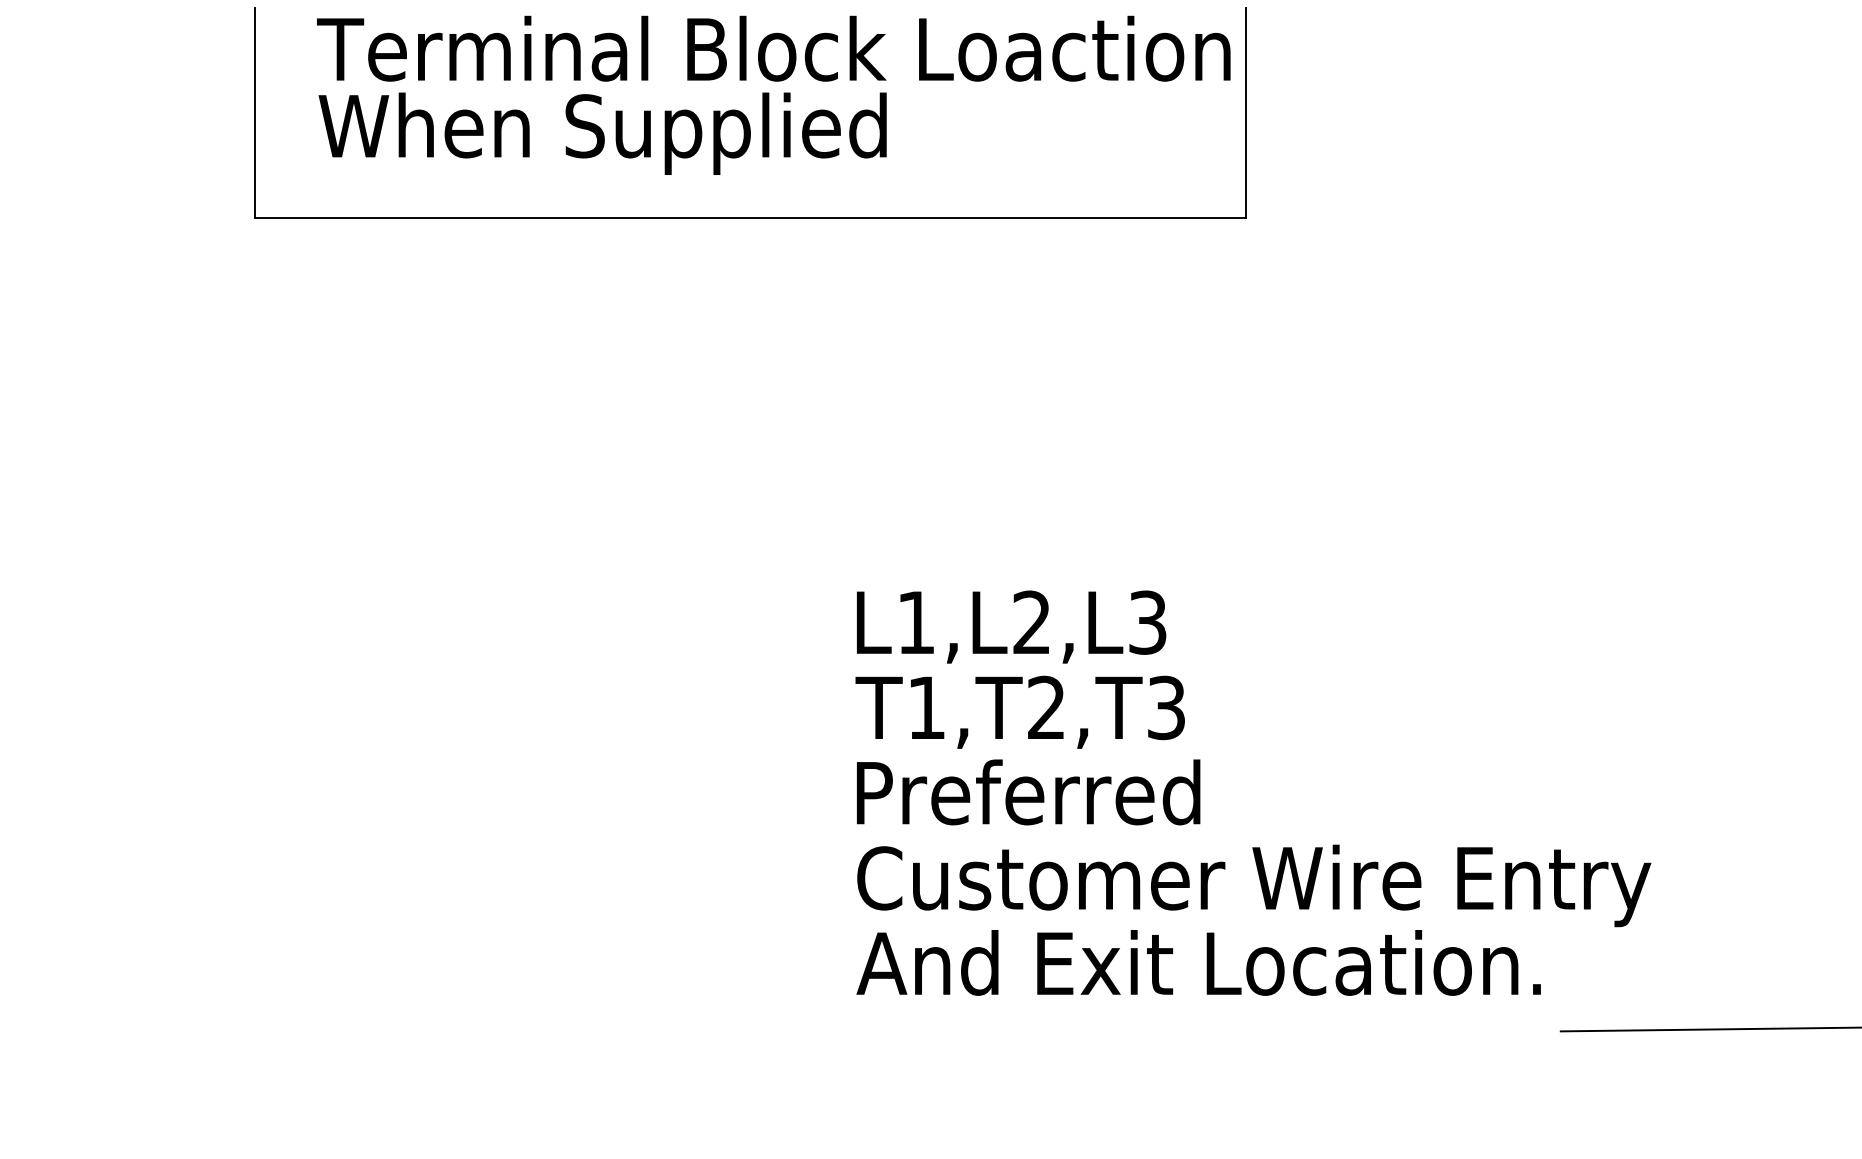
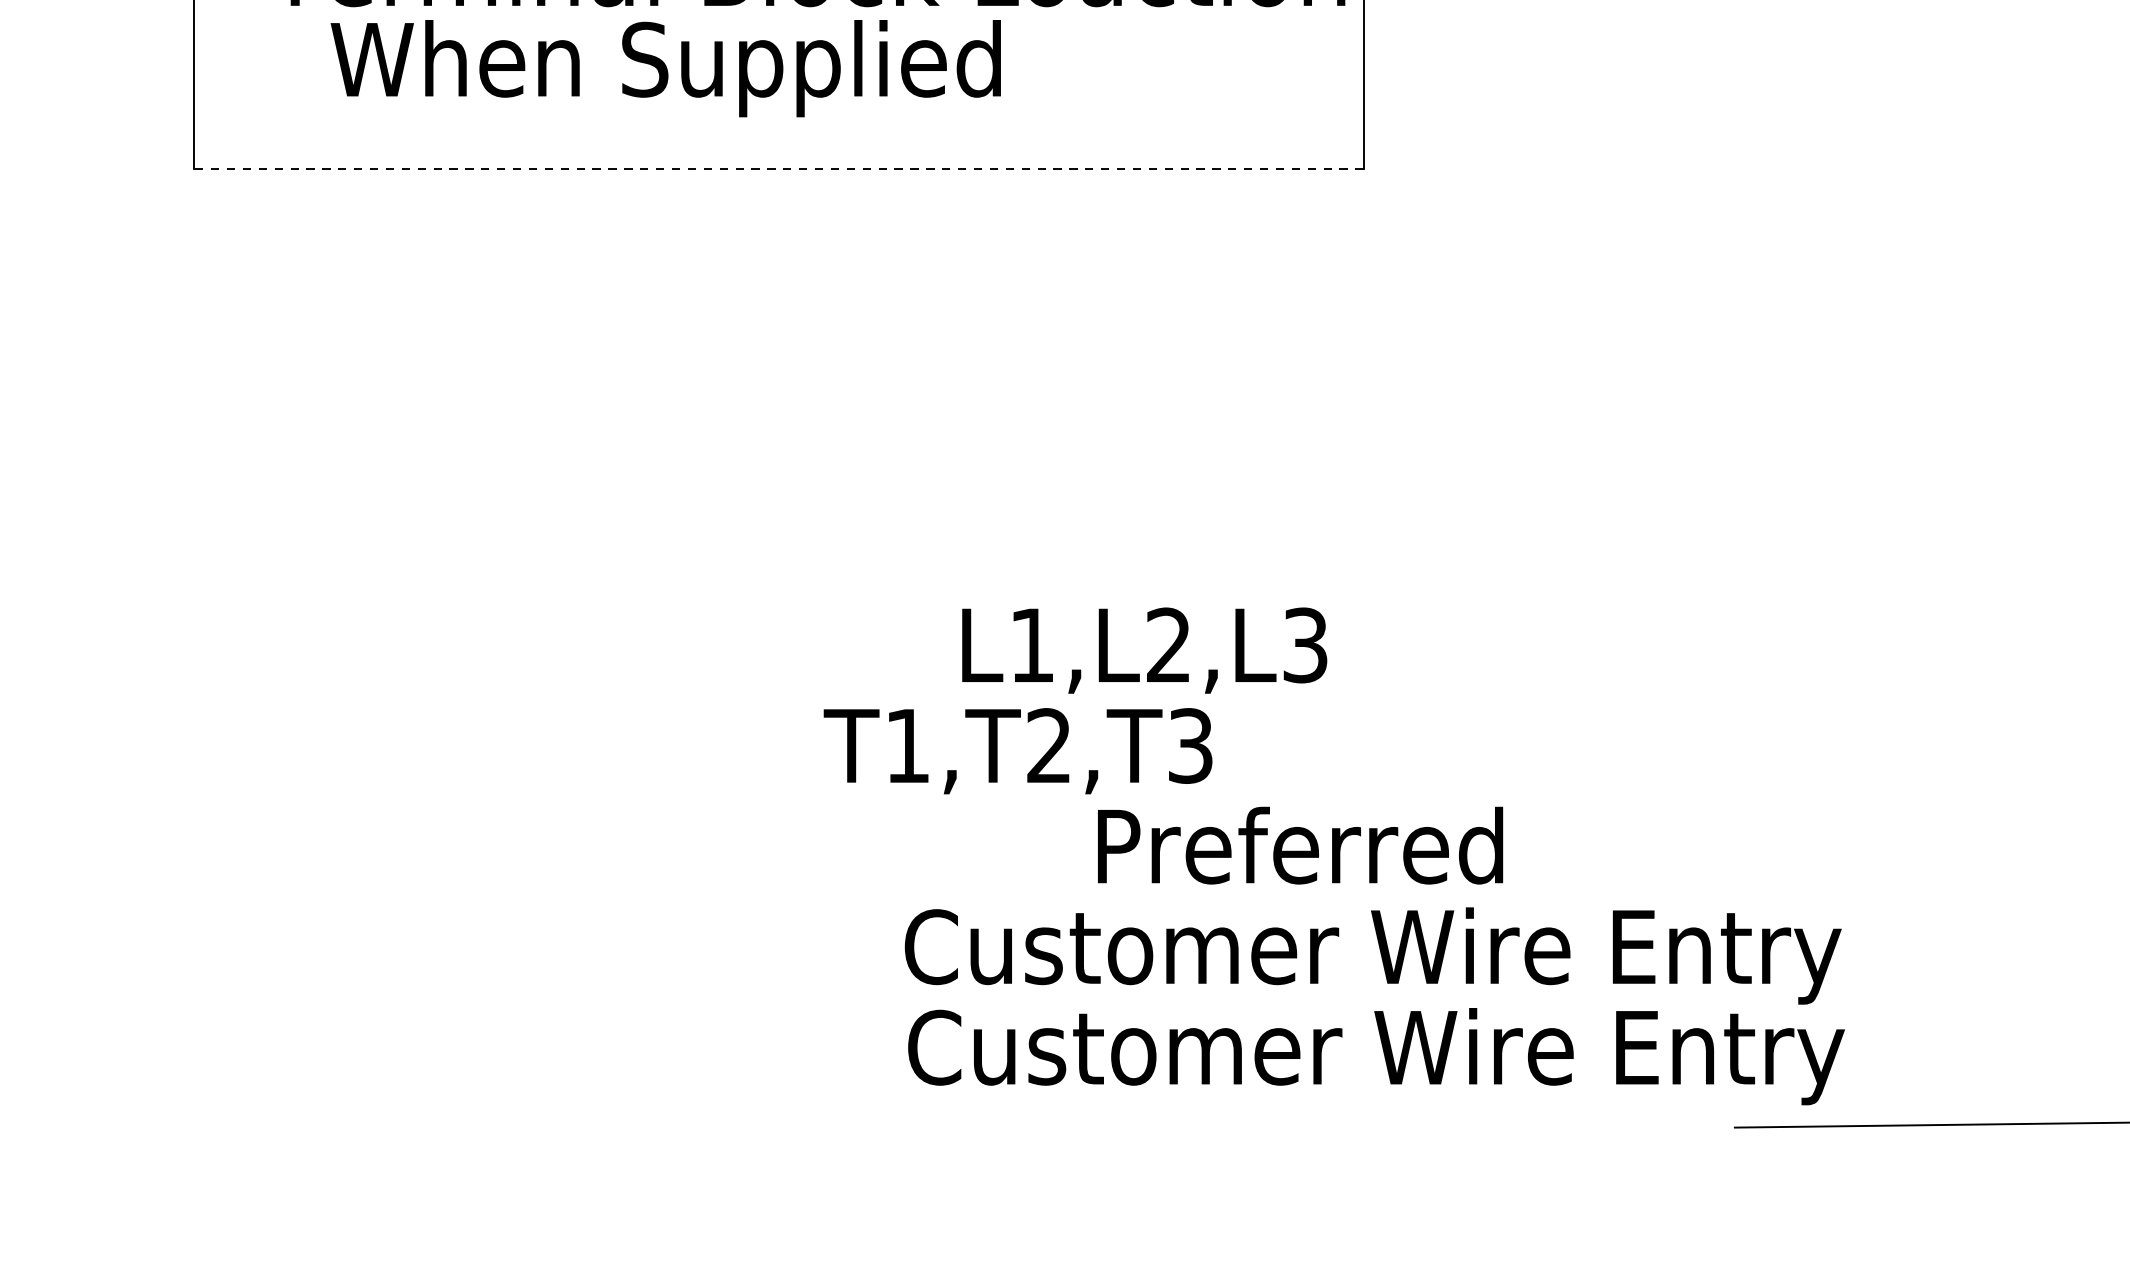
text: (602, 133) -> (665, 68), moved
line: (750, 218) -> (778, 168), solid -> dashed
text: (1011, 626) -> (1144, 649), moved
text: (1019, 711) -> (1017, 750), moved
text: (1028, 792) -> (1300, 845), moved
text: (1255, 971) -> (1374, 1056), And Exit Location. -> Customer Wire Entry

